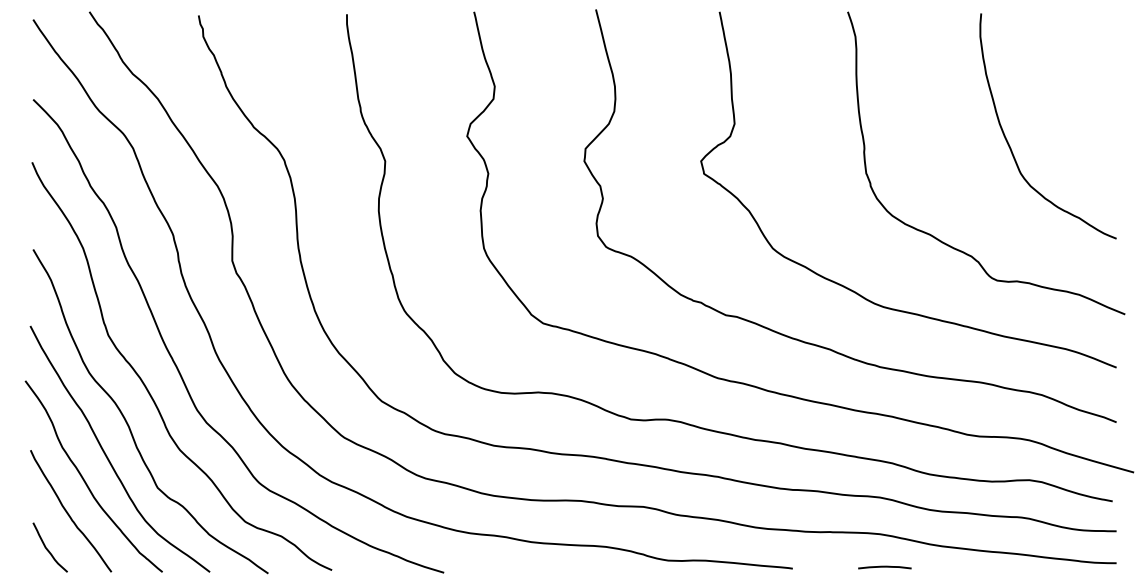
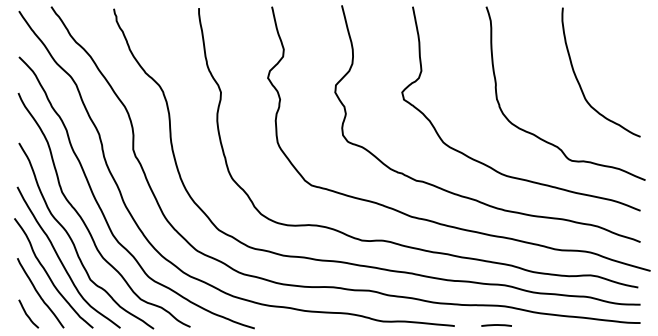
line: (884, 567) -> (496, 325), moved

